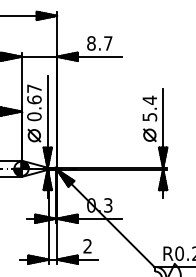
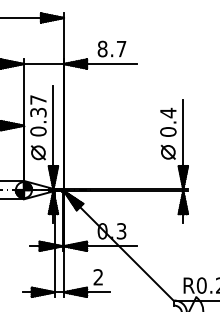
text: (34, 99) -> (38, 112), 0.67 -> 0.37
text: (149, 116) -> (168, 131), 5.4 -> 0.4

